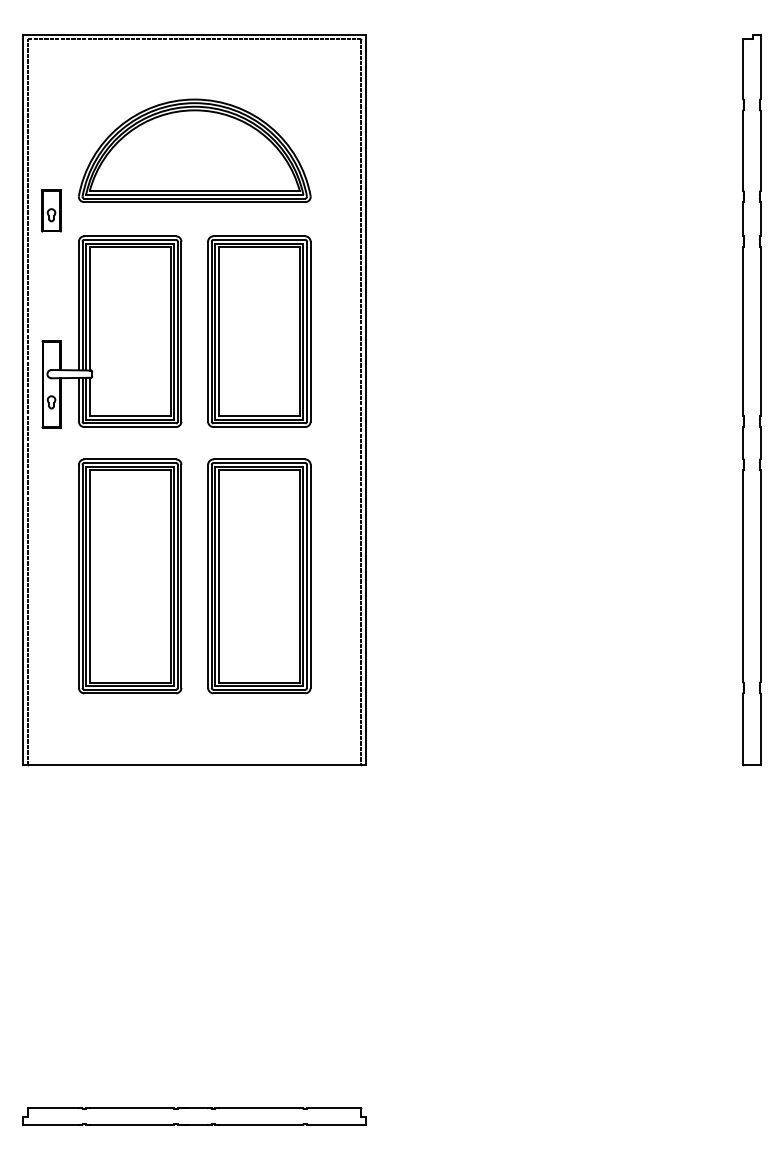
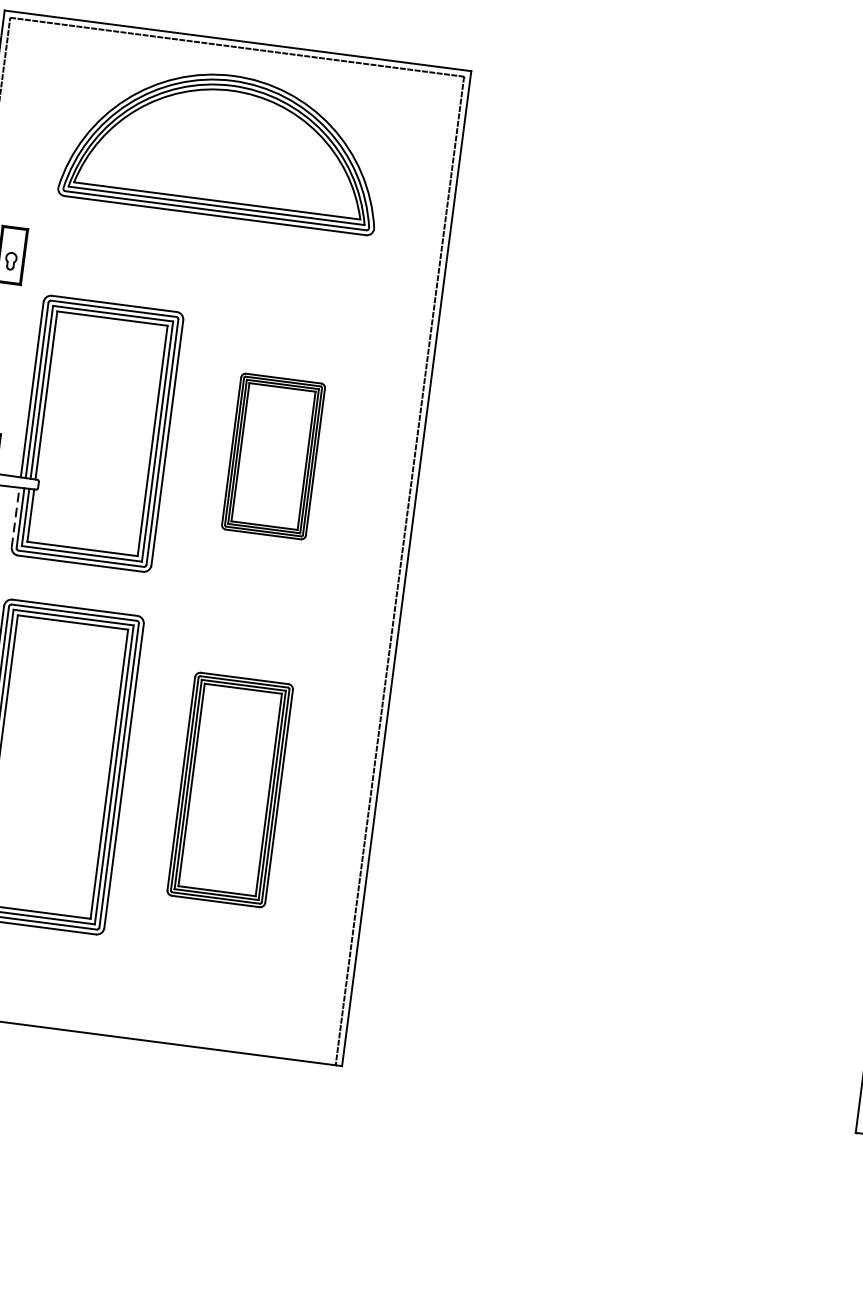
part: (194, 150) -> (224, 145), moved
part: (259, 331) -> (273, 456), size x0.6
line: (78, 399) -> (15, 517), solid -> dashed
part: (259, 576) -> (230, 790), size x0.7

